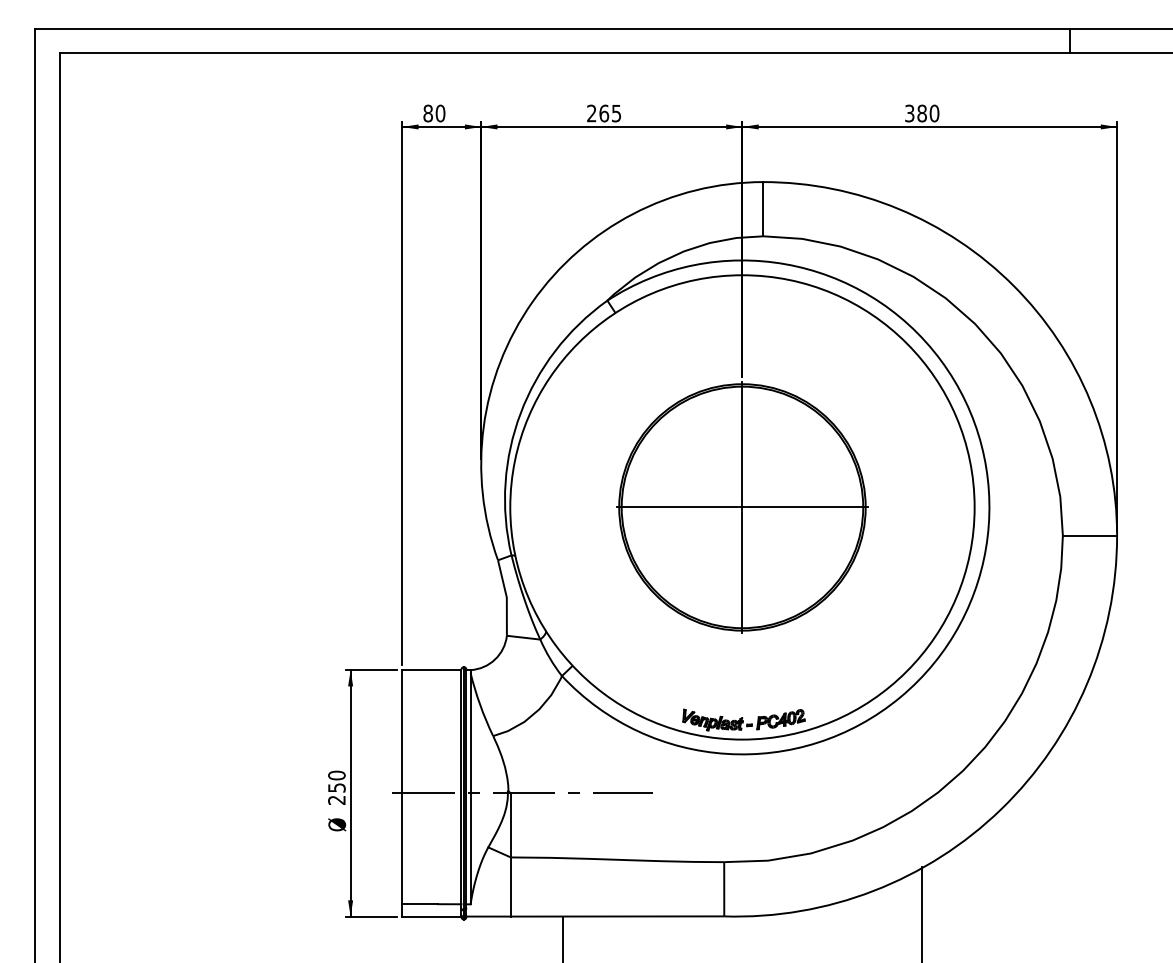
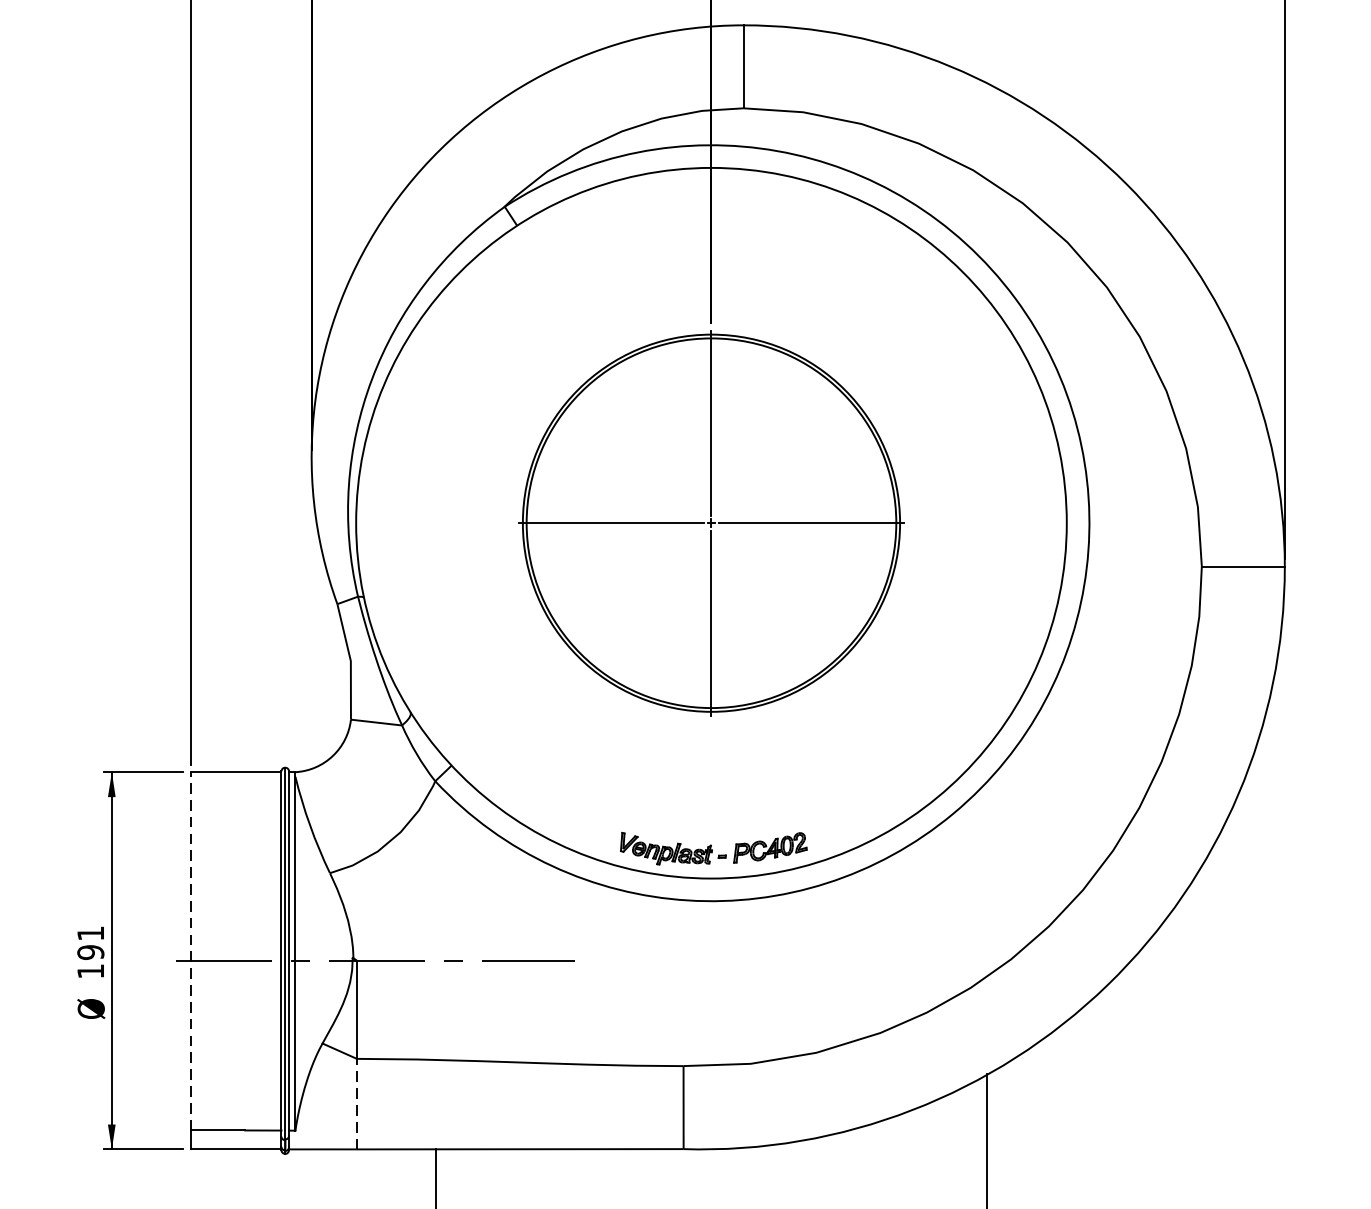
line: (402, 786) -> (191, 950), solid -> dashed
text: (336, 787) -> (90, 951), 250 -> 191
line: (510, 887) -> (356, 1104), solid -> dashed

